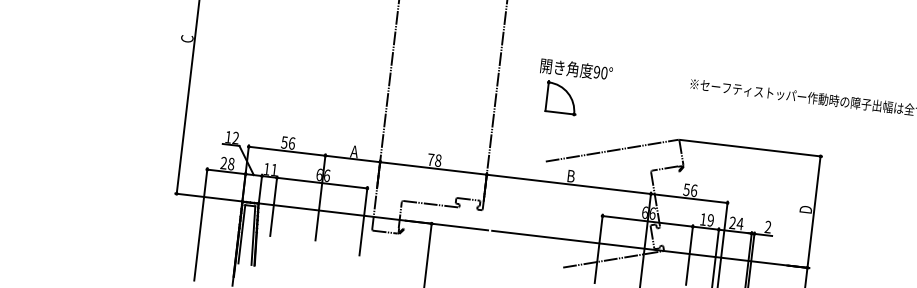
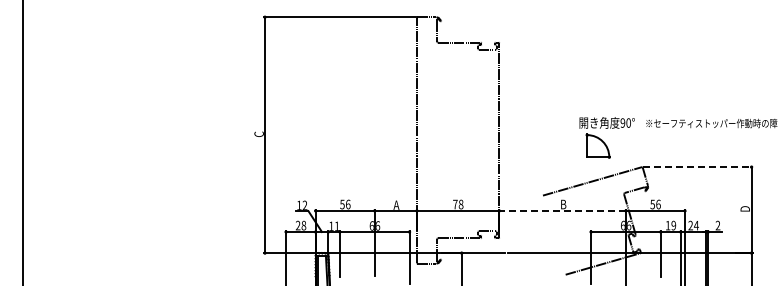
part: (573, 88) -> (606, 137), moved
line: (750, 148) -> (697, 167), solid -> dashed
line: (568, 183) -> (562, 210), solid -> dashed

